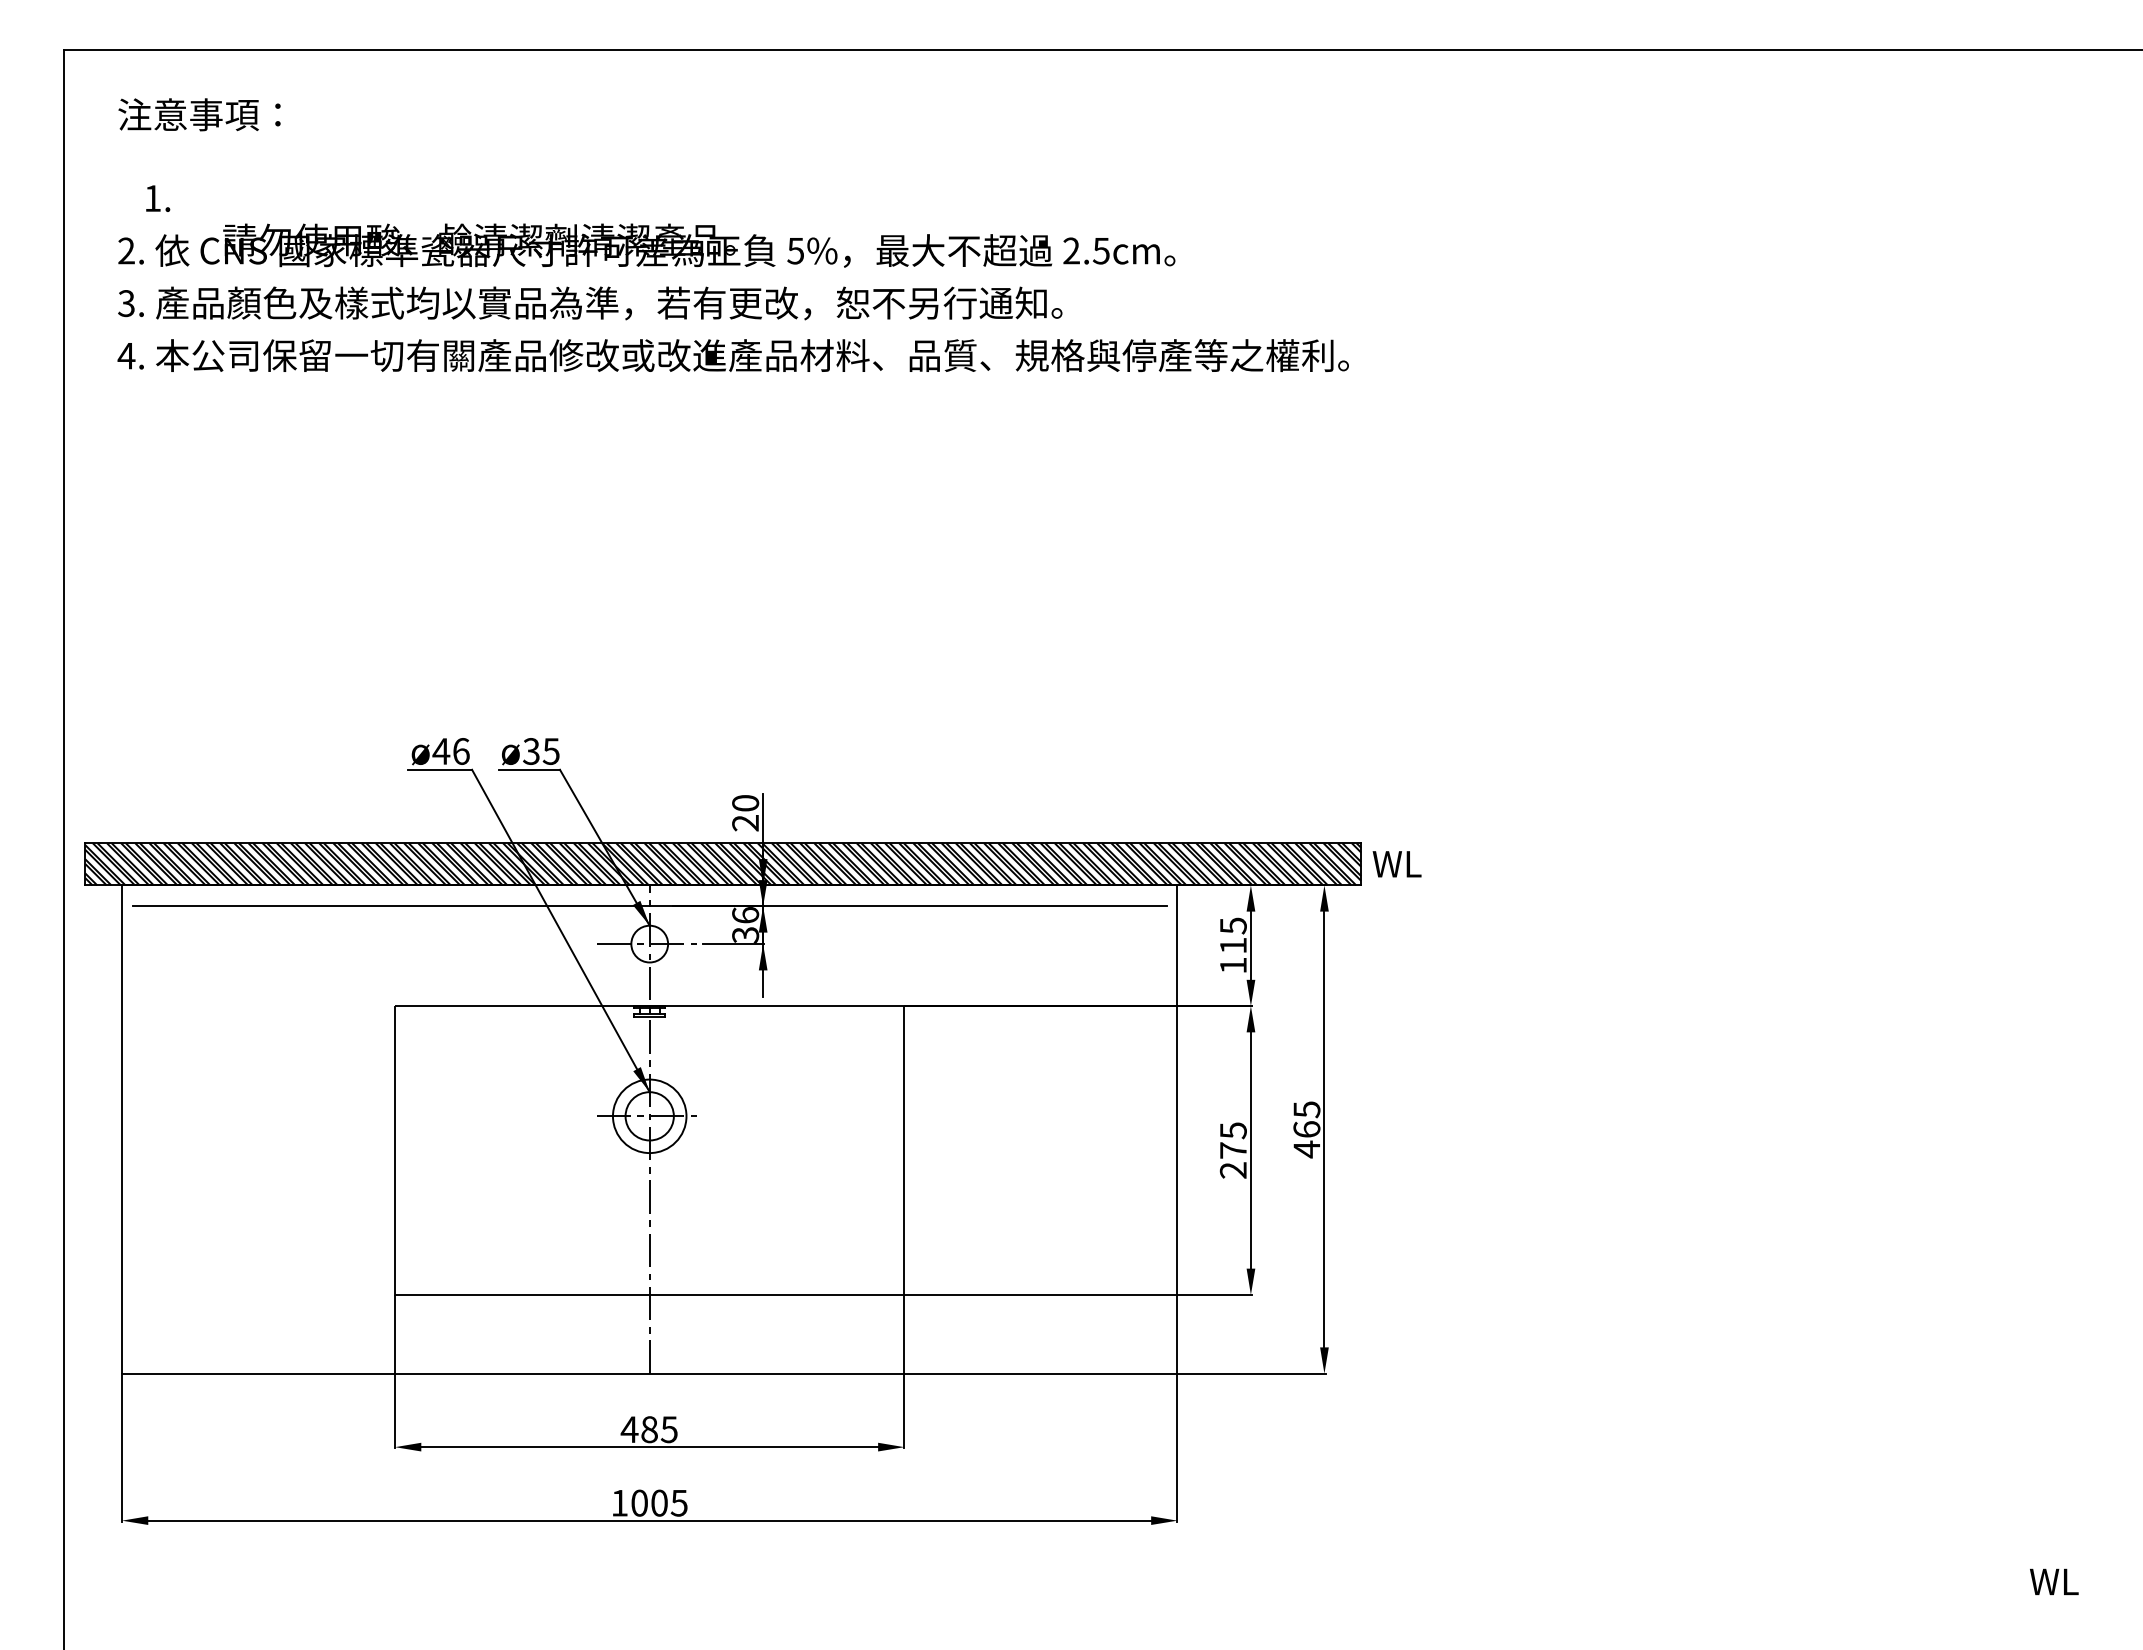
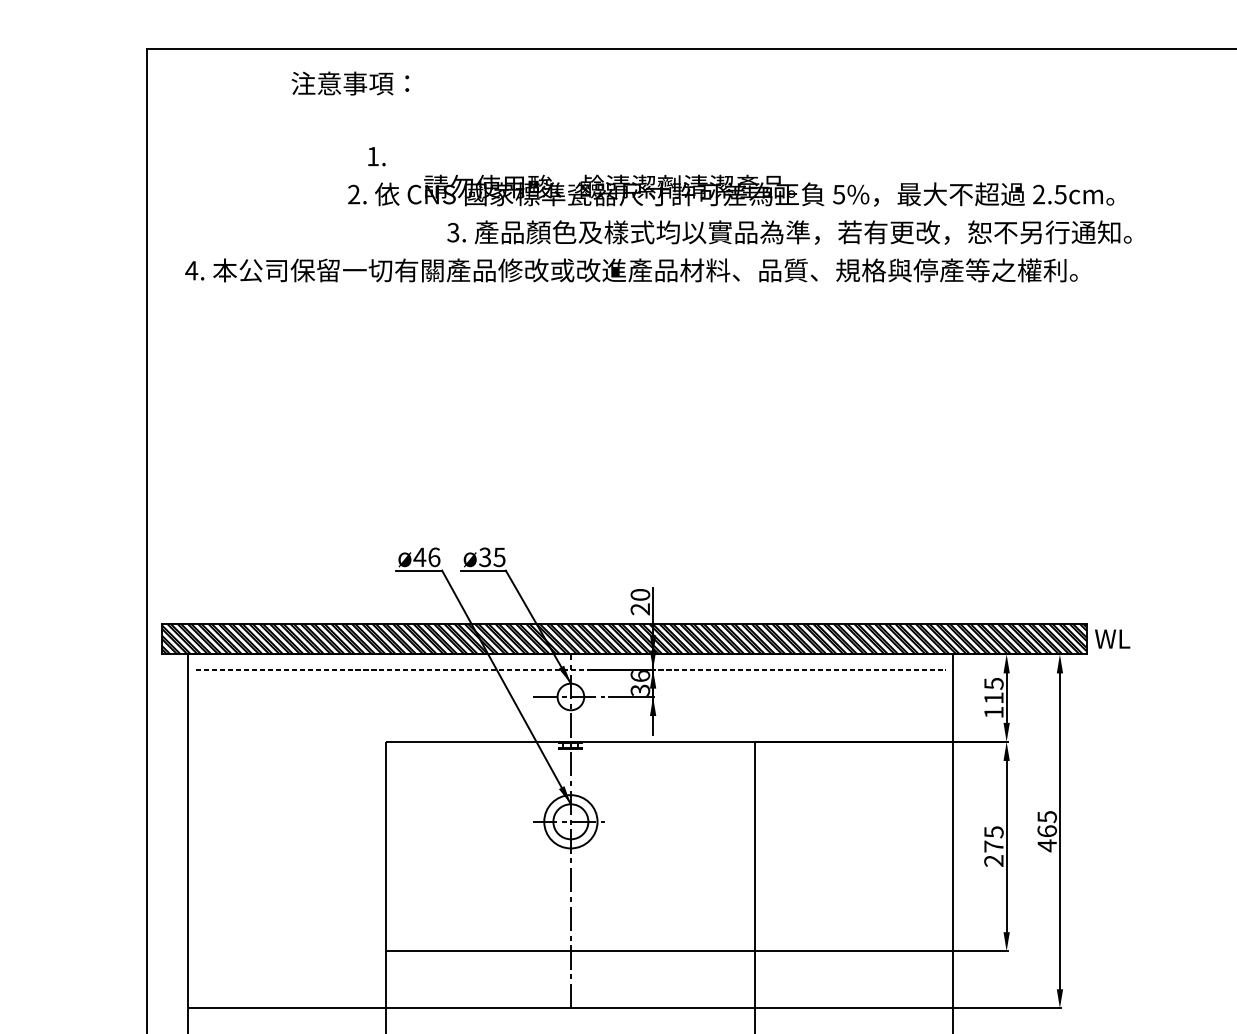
text: (199, 114) -> (350, 83), moved
text: (646, 226) -> (730, 176), moved
text: (590, 303) -> (789, 232), moved
line: (650, 906) -> (571, 669), solid -> dashed

